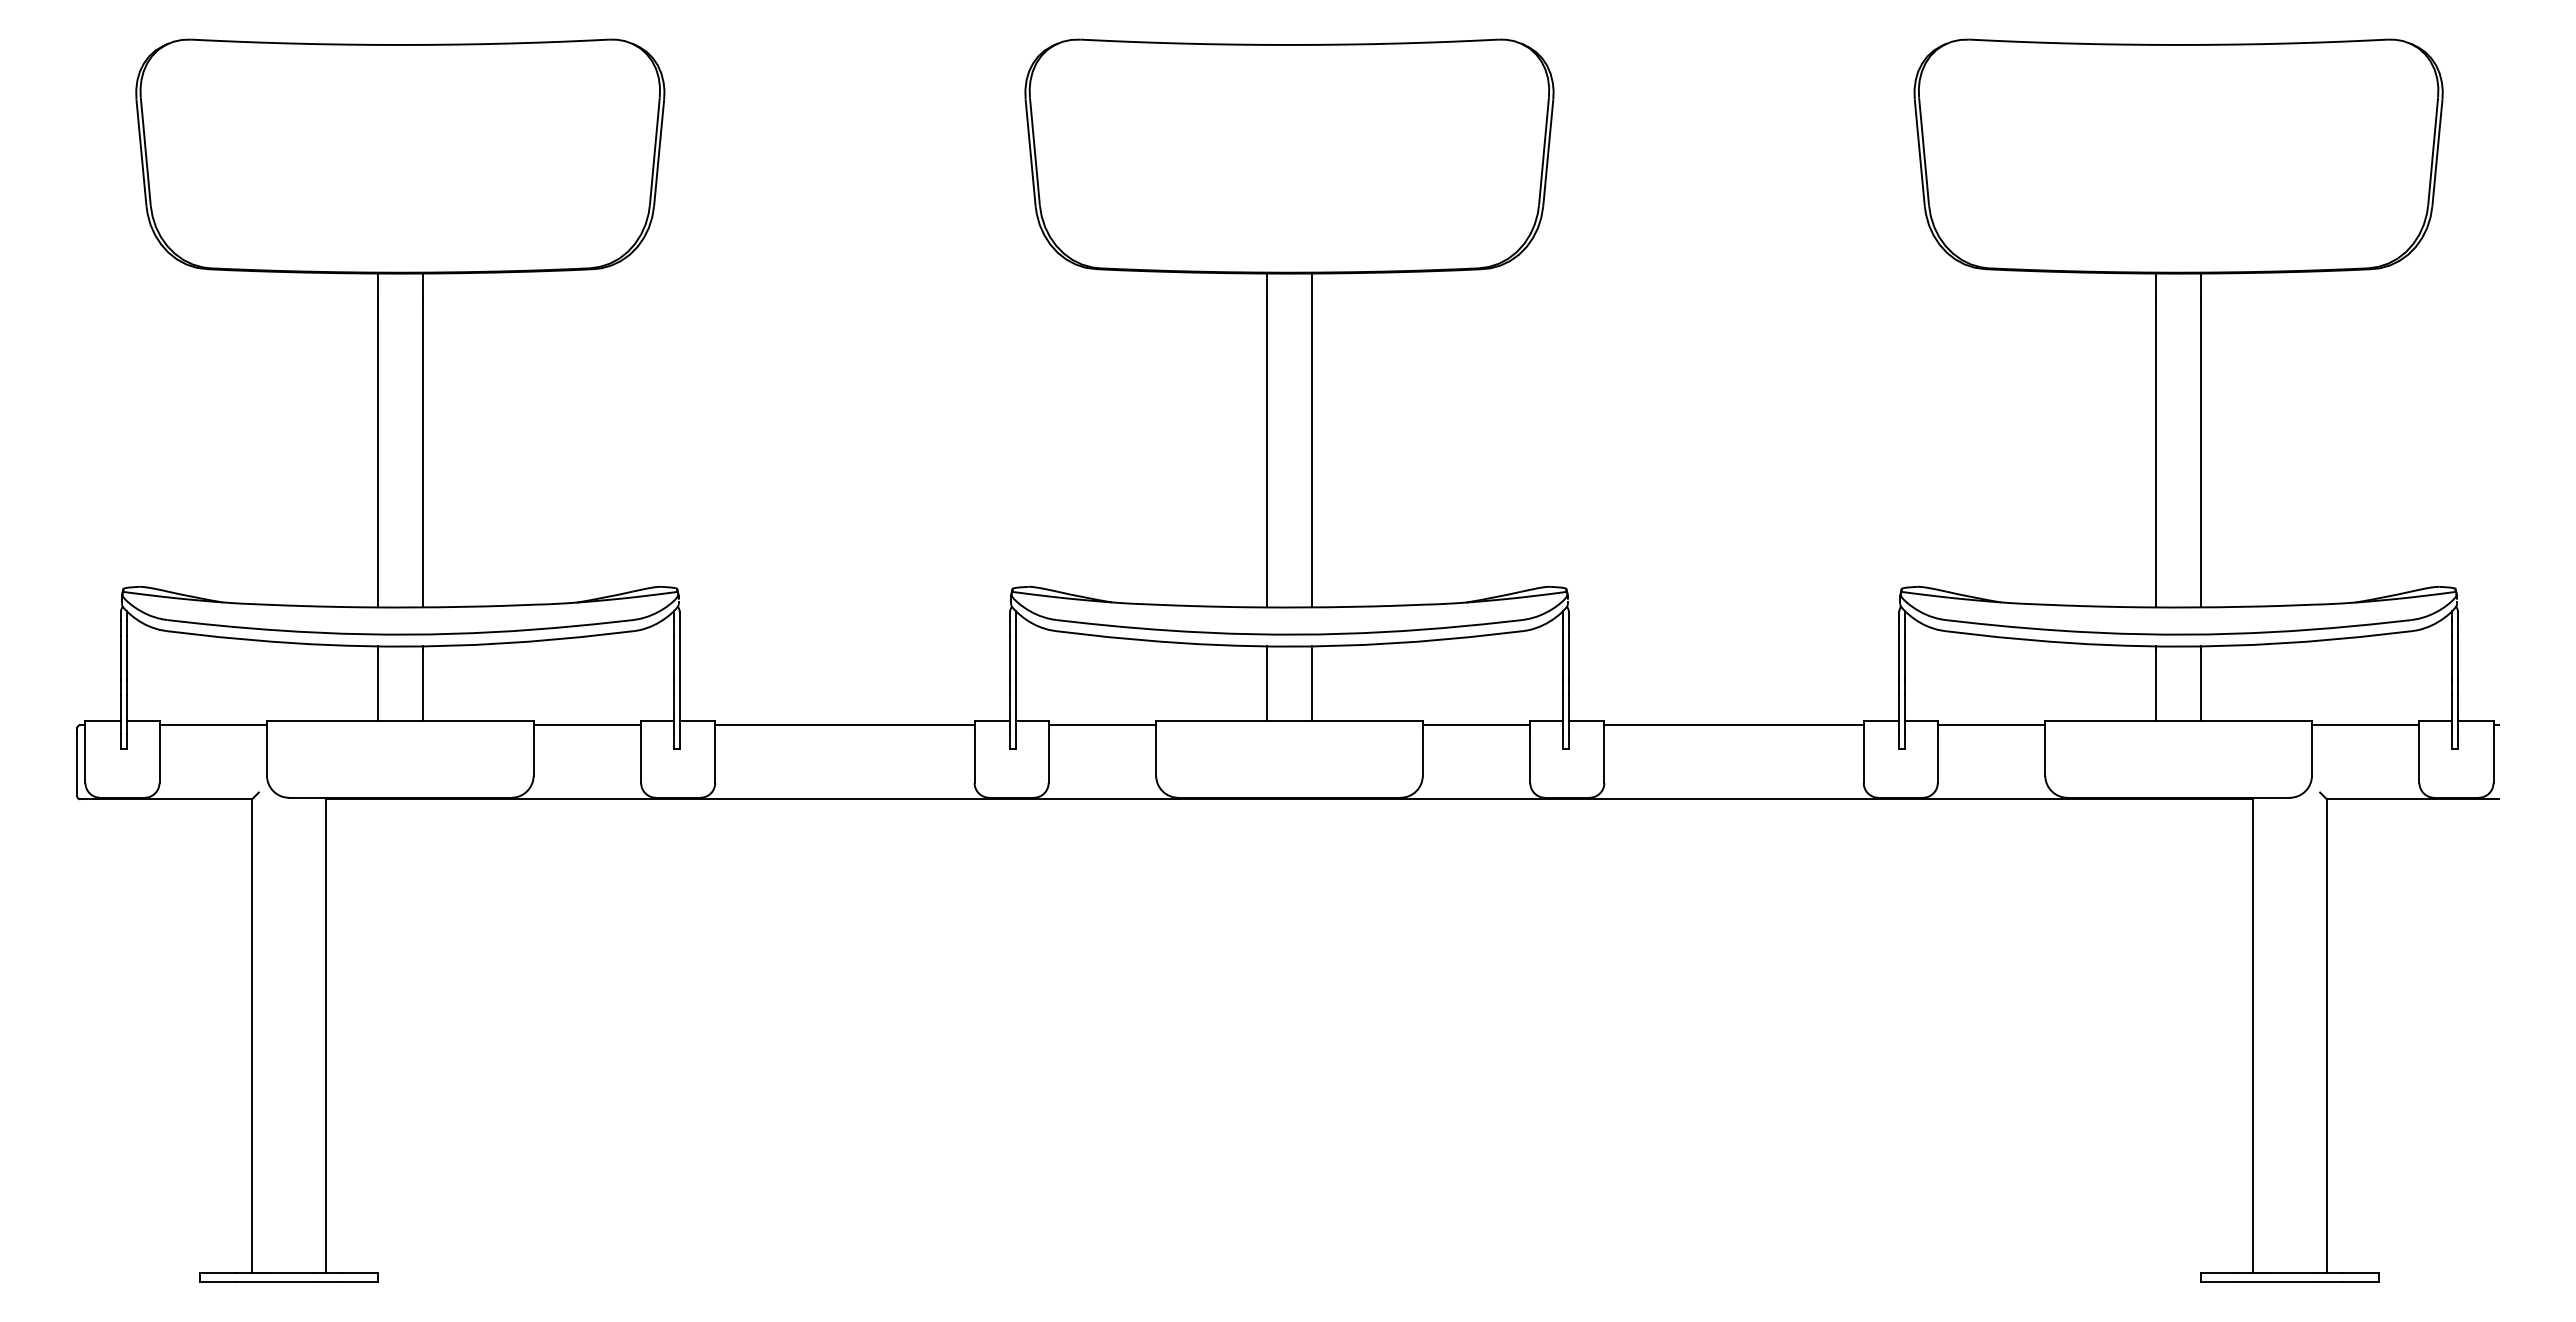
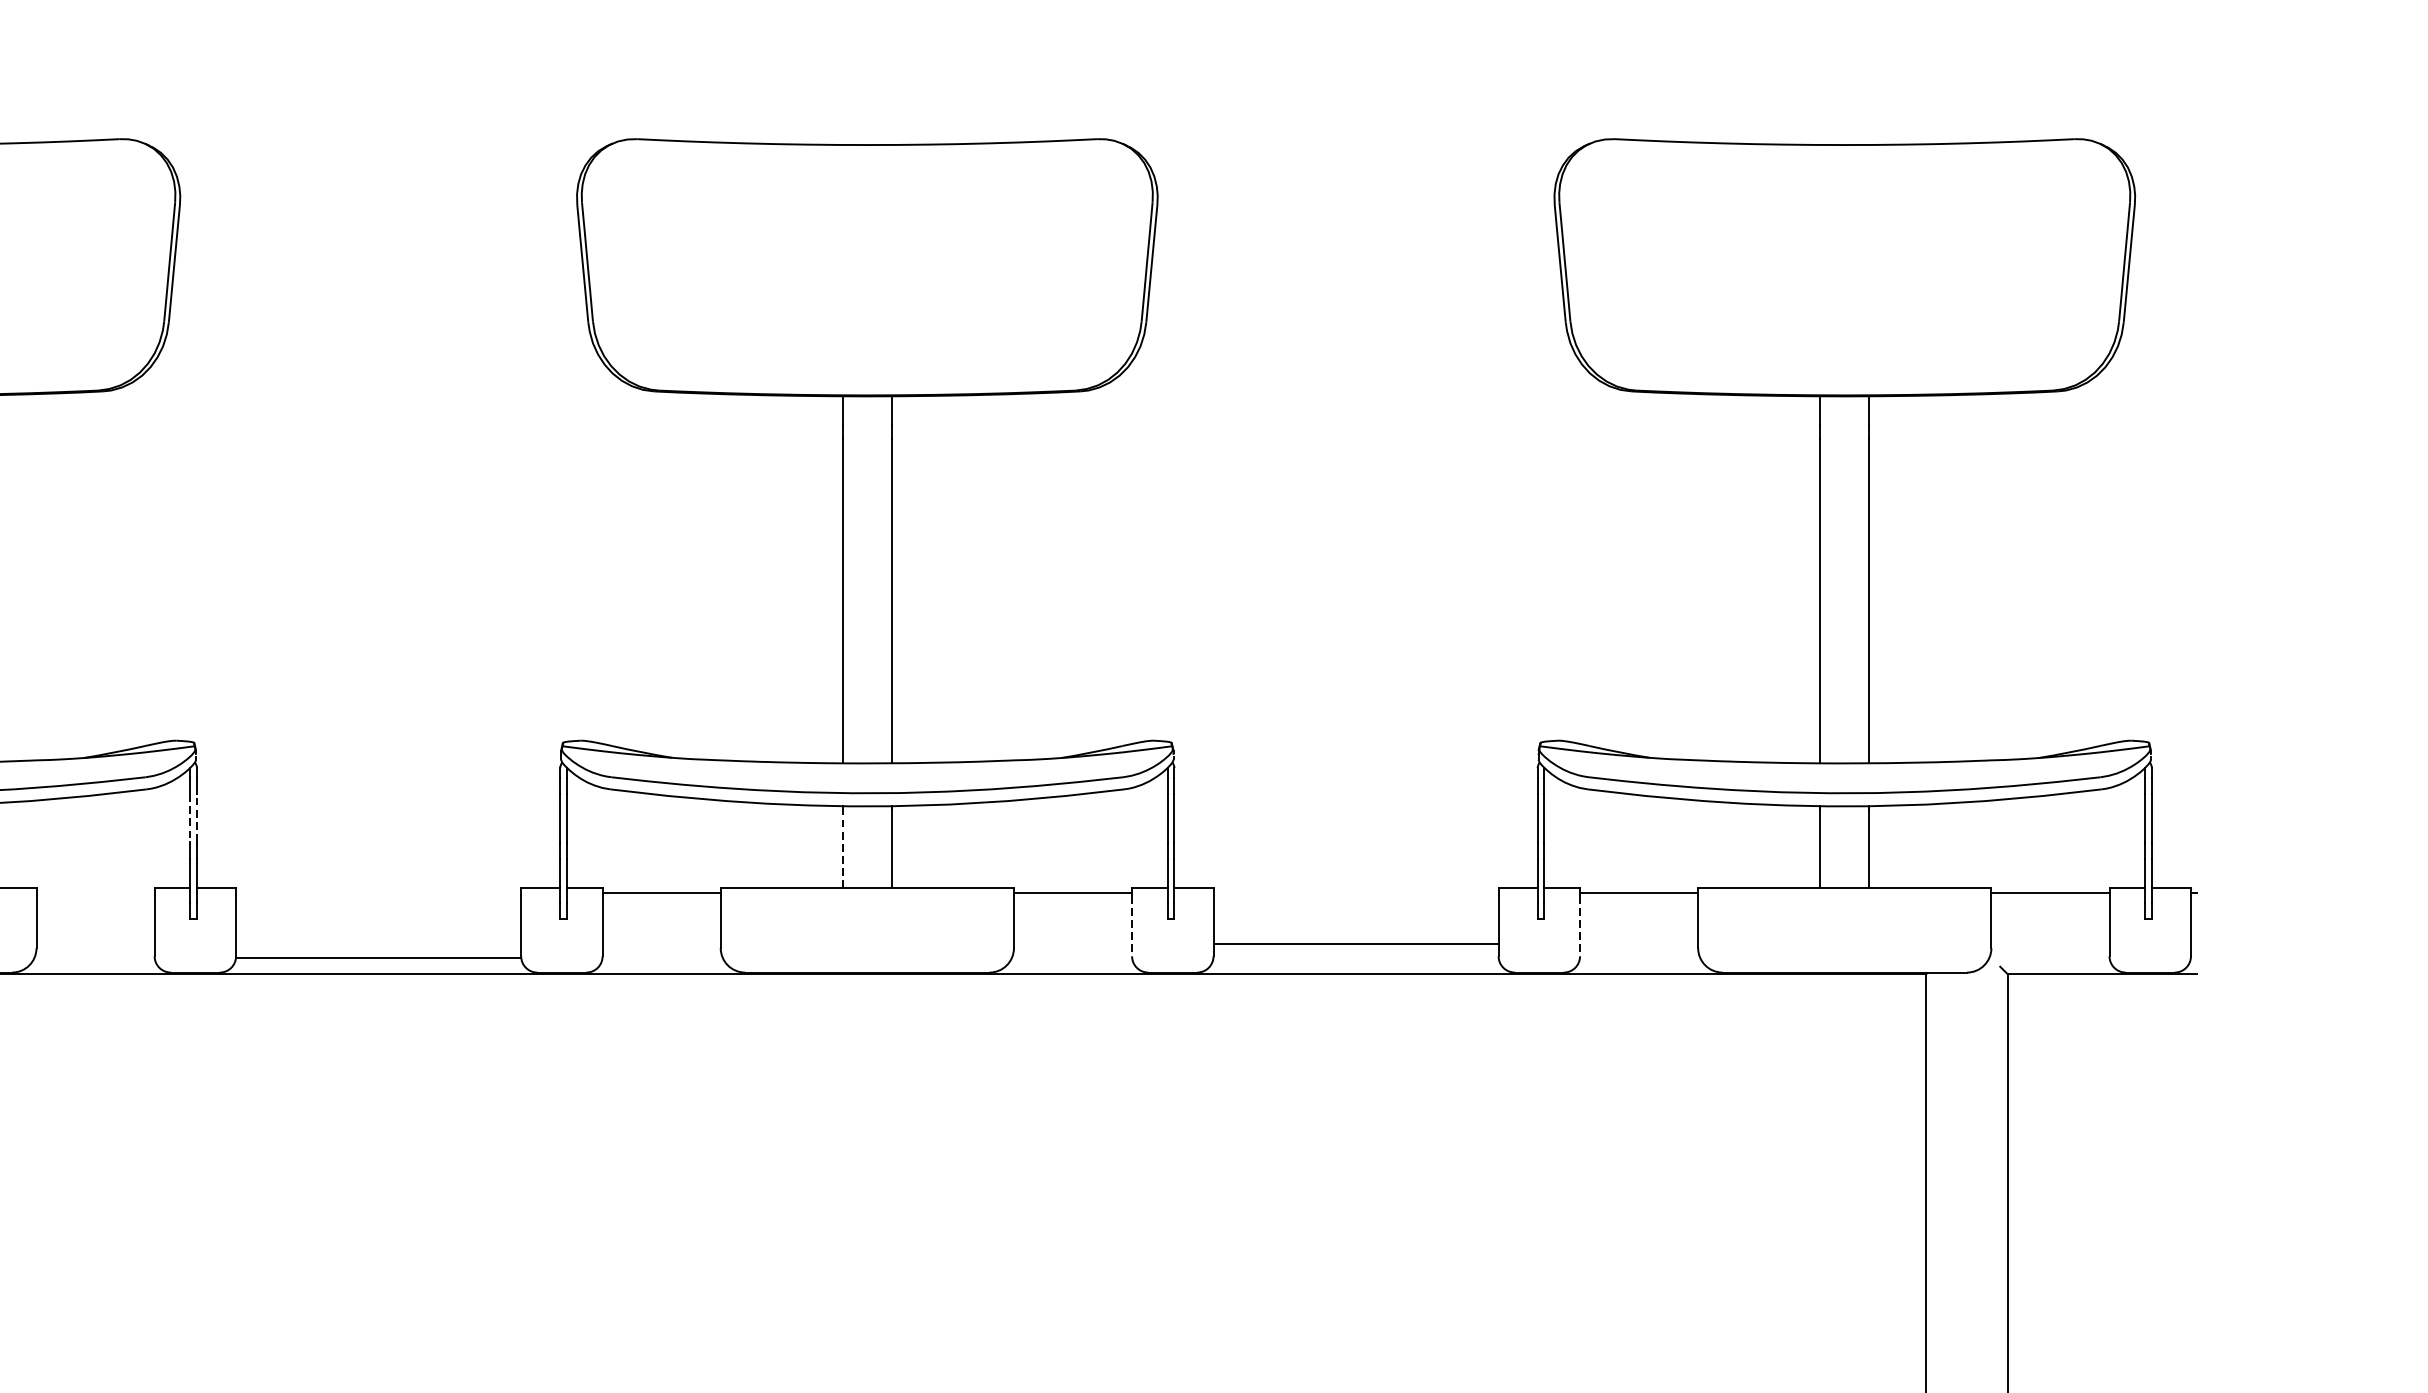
line: (673, 657) -> (190, 818), solid -> dashed
line: (679, 657) -> (196, 818), solid -> dashed
line: (1267, 684) -> (843, 848), solid -> dashed
line: (587, 725) -> (95, 893), removed
line: (844, 725) -> (378, 957), moved
line: (1733, 725) -> (1355, 944), moved
line: (1530, 756) -> (1132, 927), solid -> dashed
line: (1937, 756) -> (1579, 927), solid -> dashed

